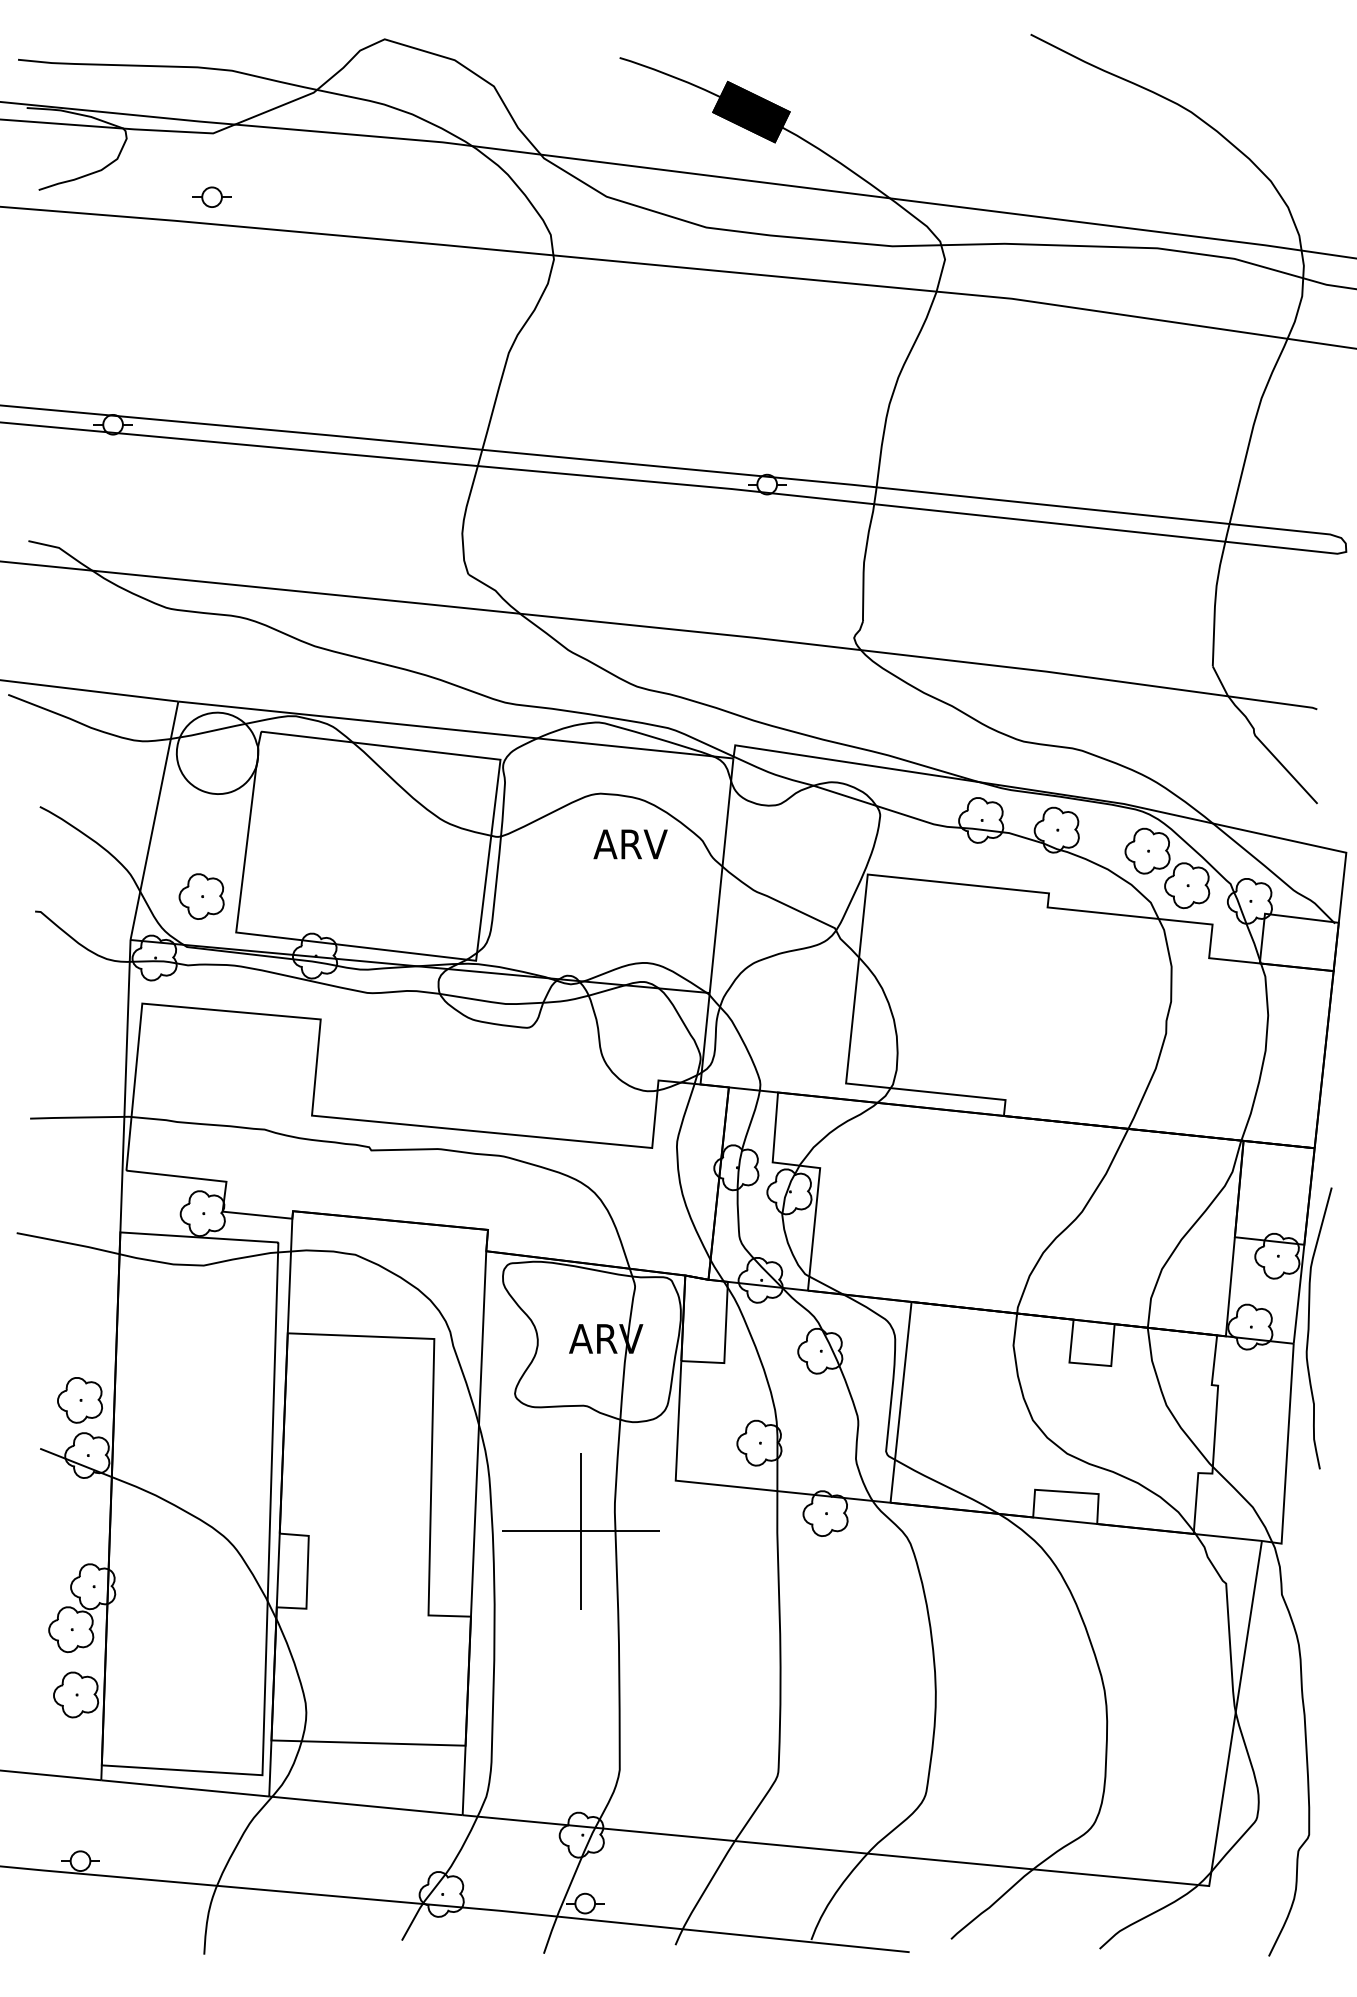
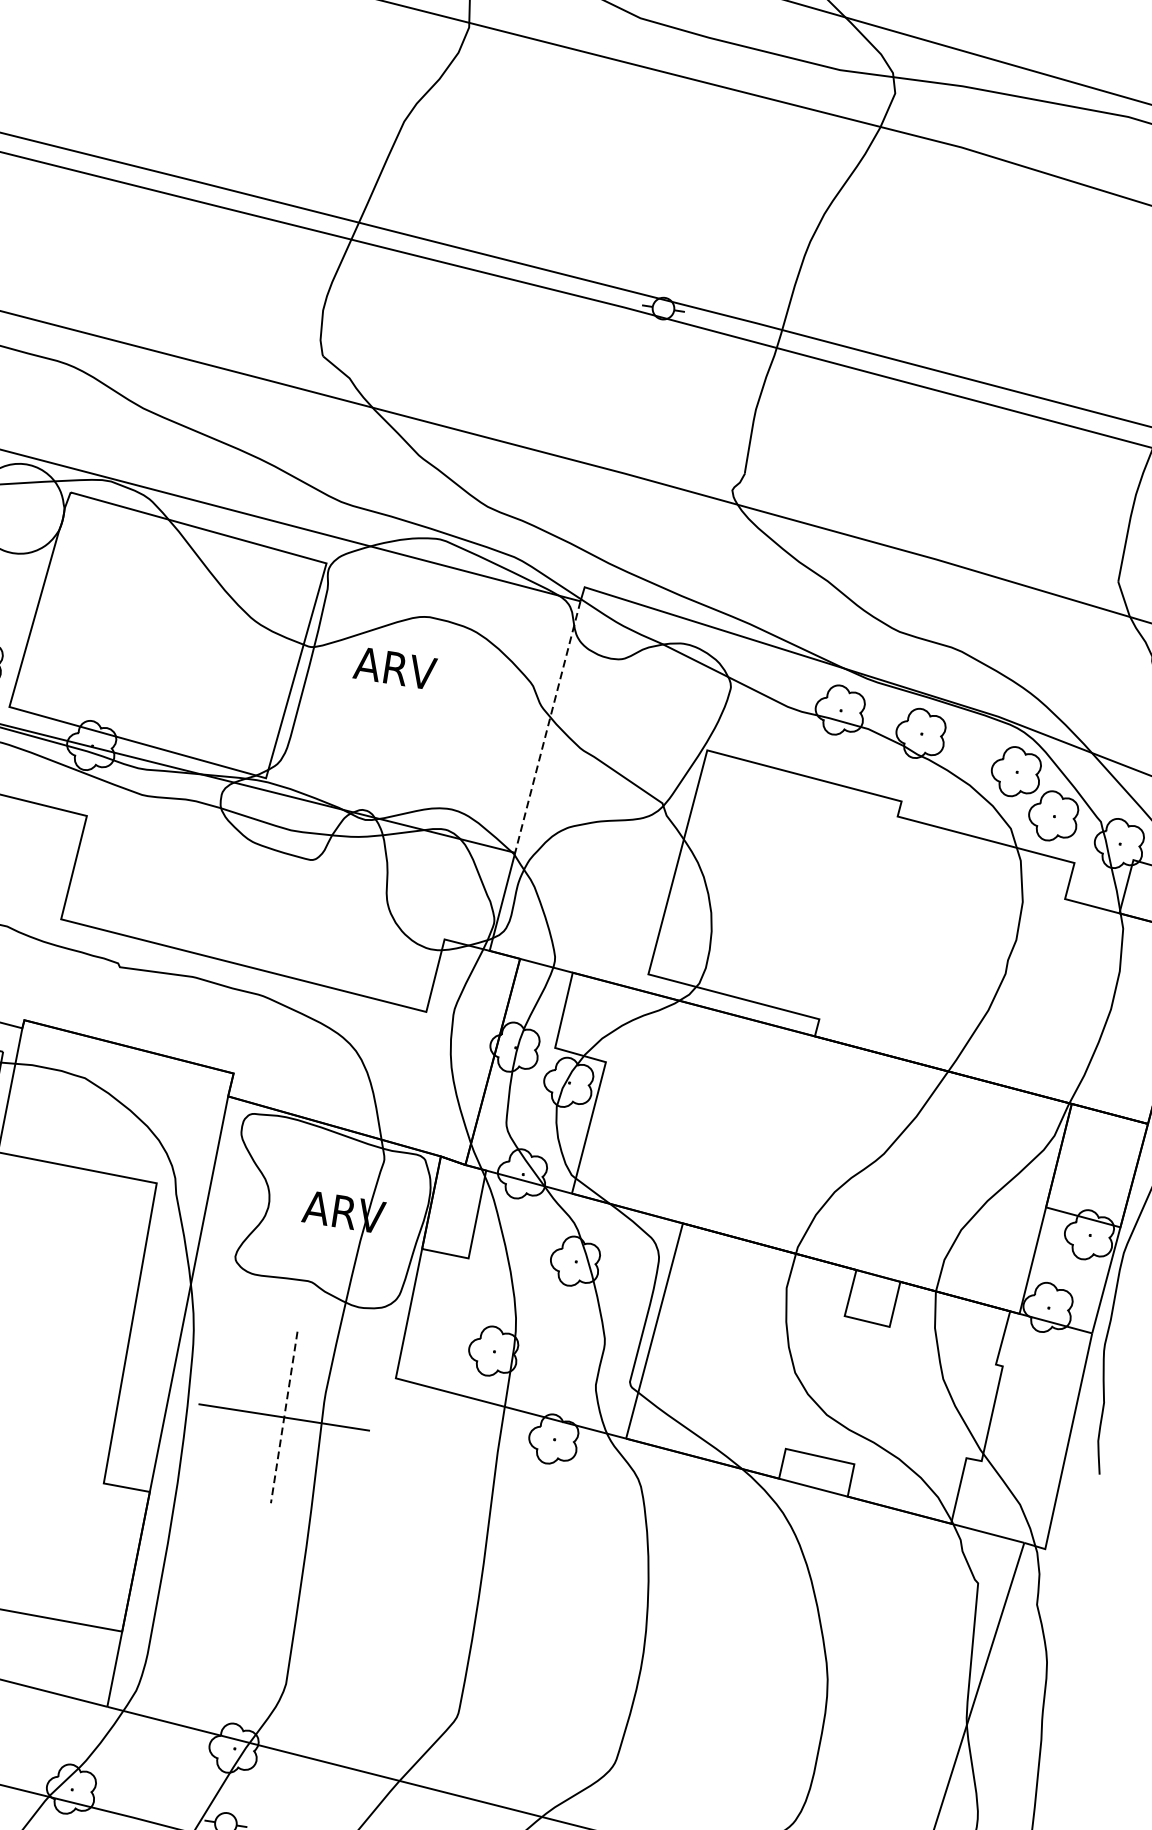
text: (630, 844) -> (395, 668), moved
line: (721, 875) -> (547, 726), solid -> dashed
line: (581, 1531) -> (284, 1417), solid -> dashed

